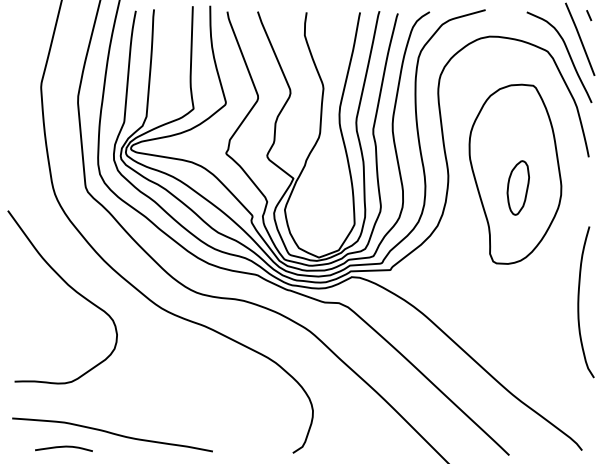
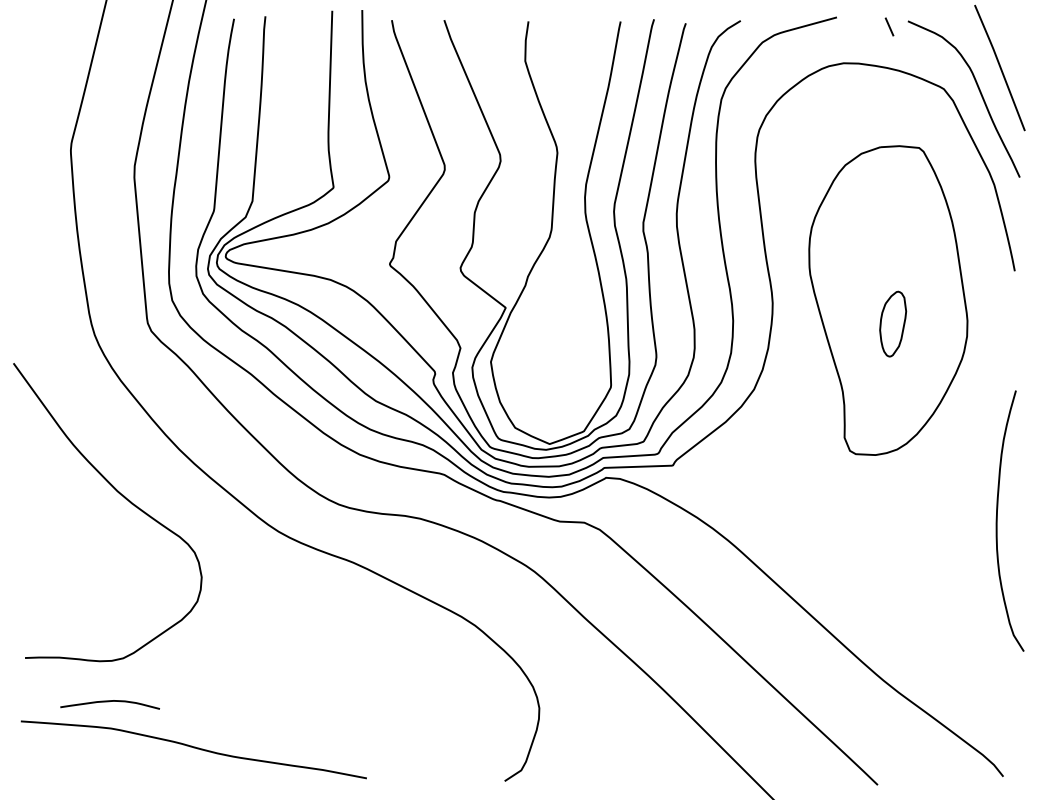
line: (589, 15) -> (890, 26), moved
part: (517, 187) -> (891, 323), size x0.7
curve: (63, 447) -> (109, 702), moved

